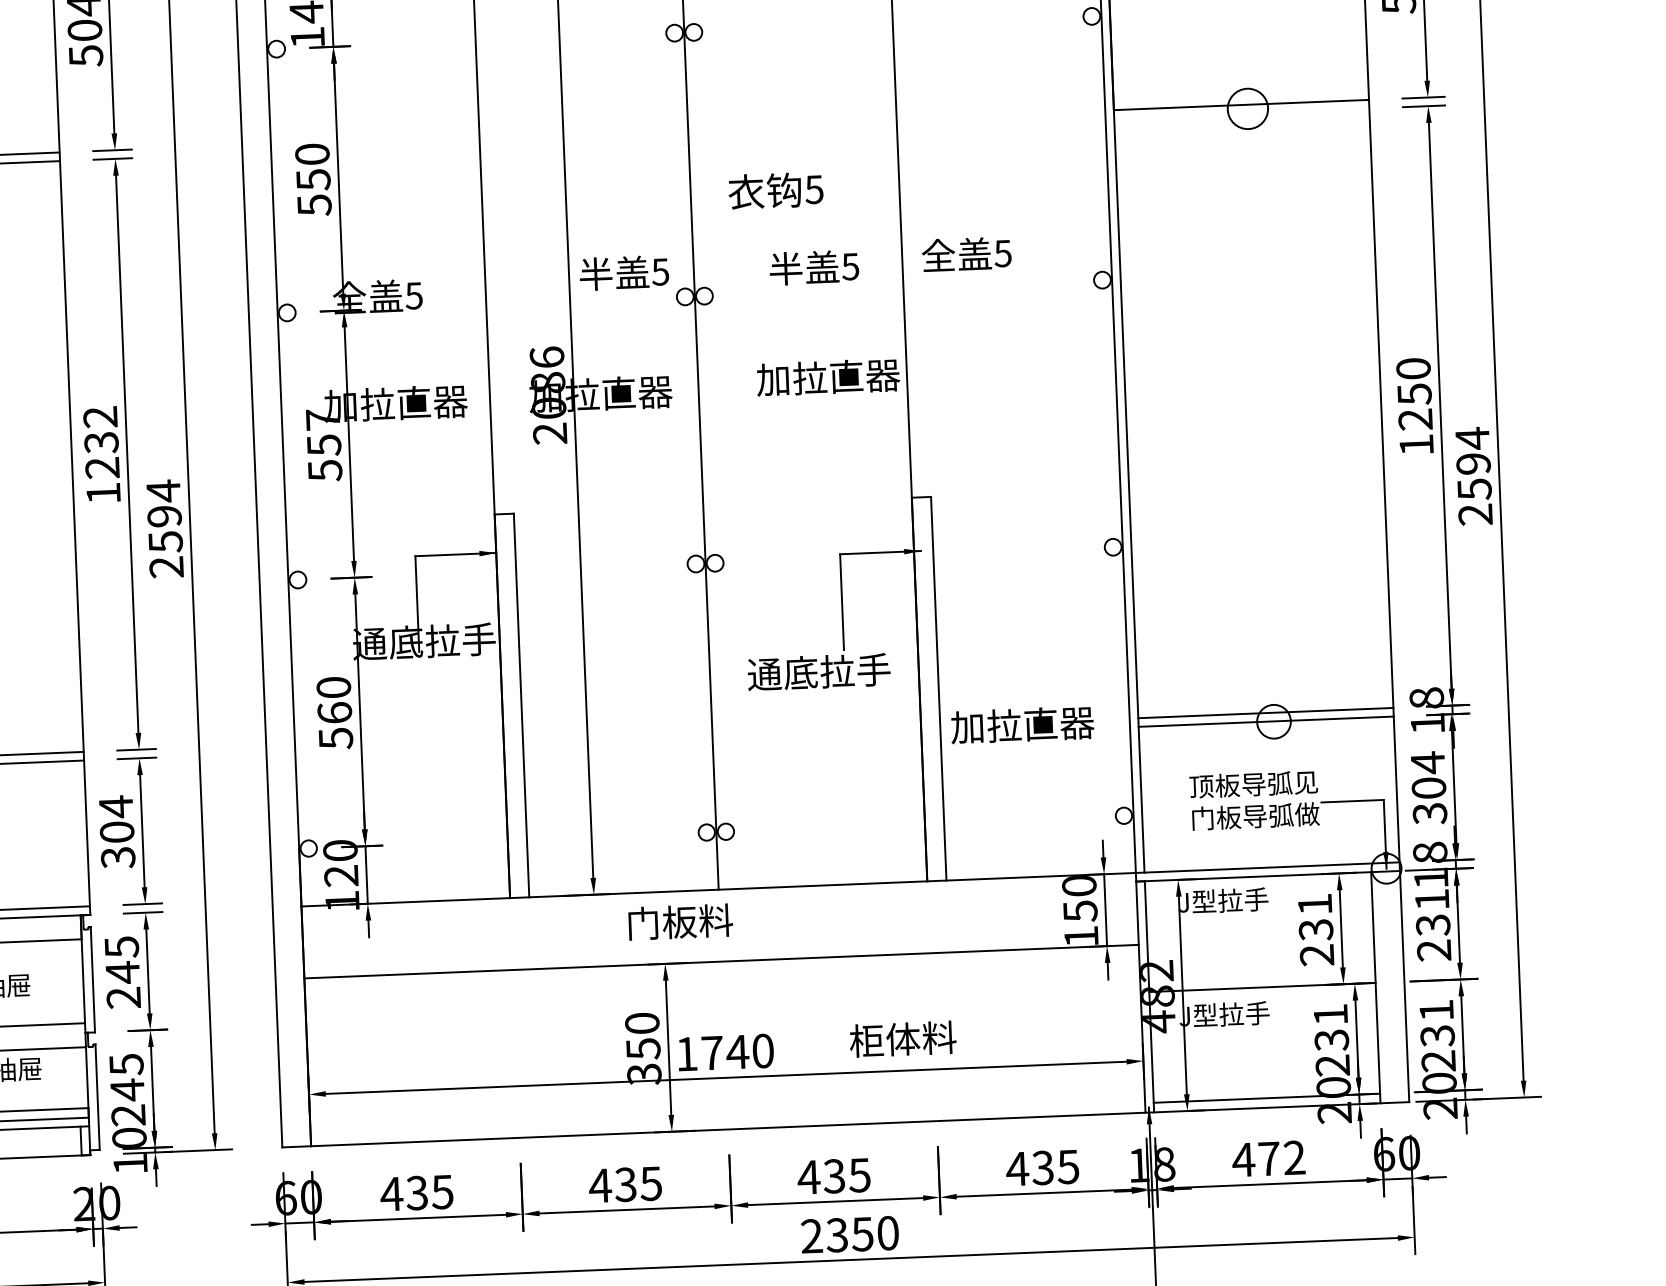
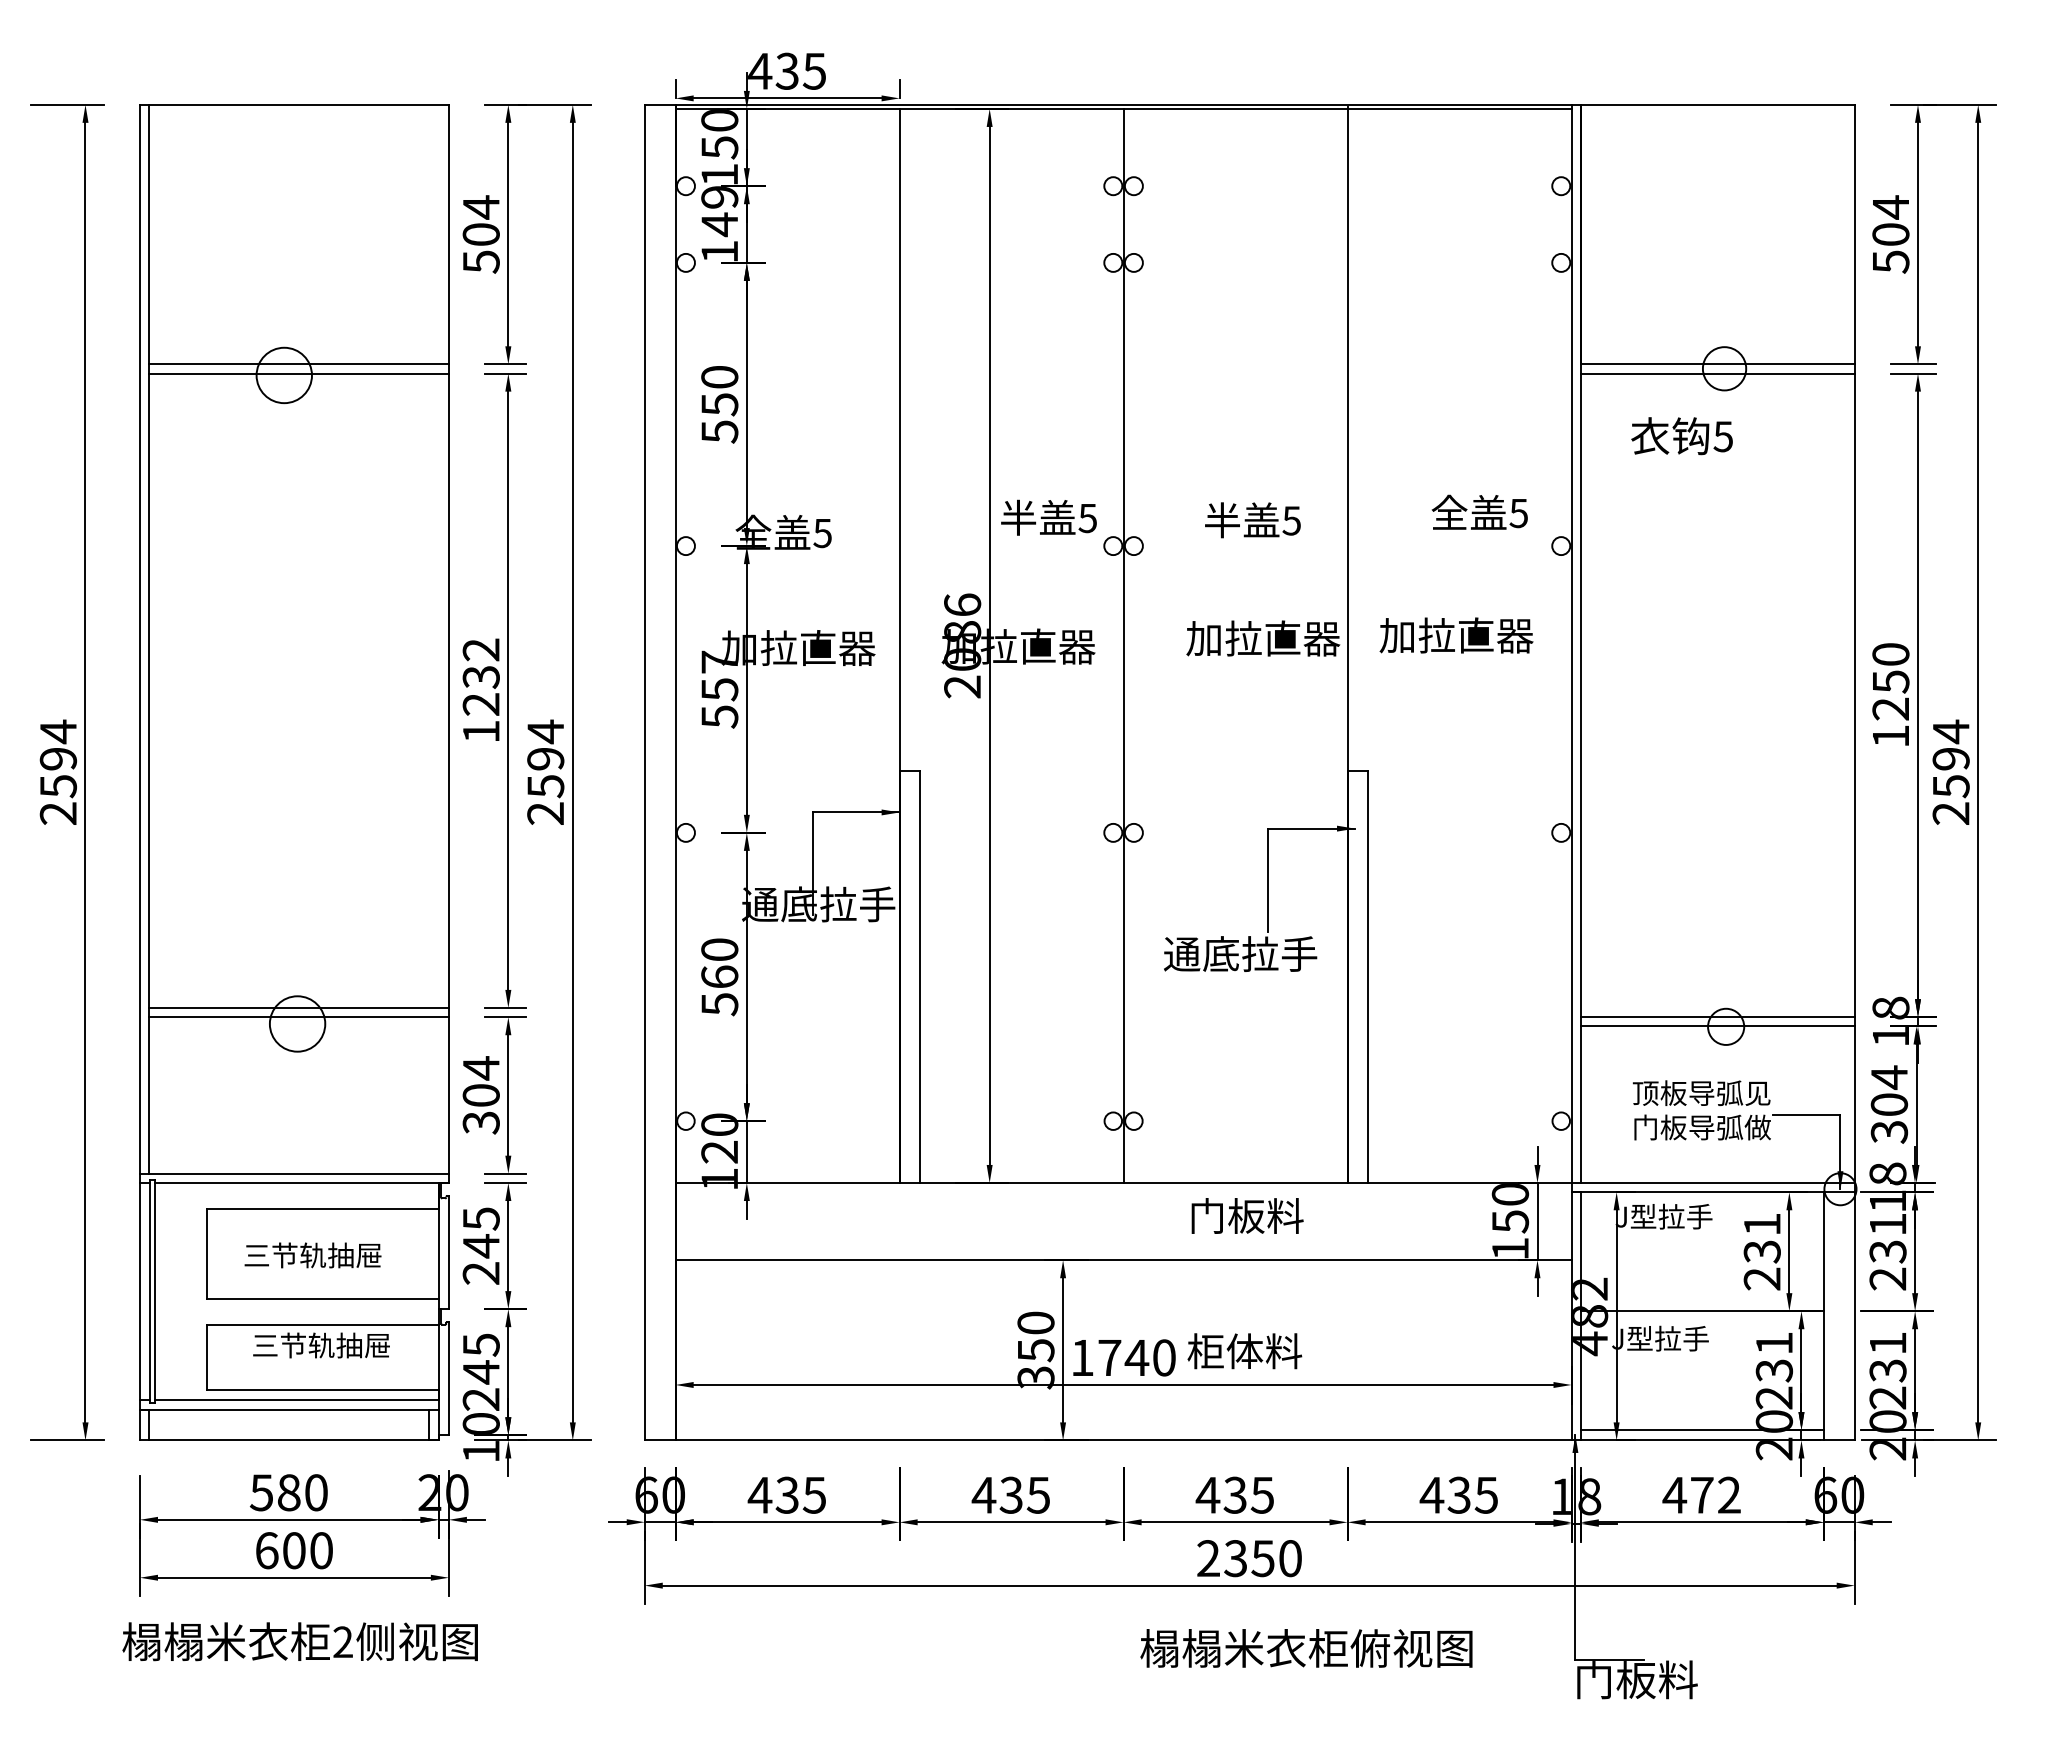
line: (1241, 113) -> (1717, 373), added
text: (775, 191) -> (1681, 436), moved
text: (966, 253) -> (1479, 511), moved
text: (1022, 724) -> (1456, 635), moved
text: (680, 921) -> (1247, 1215), moved
text: (902, 1039) -> (1244, 1351), moved

